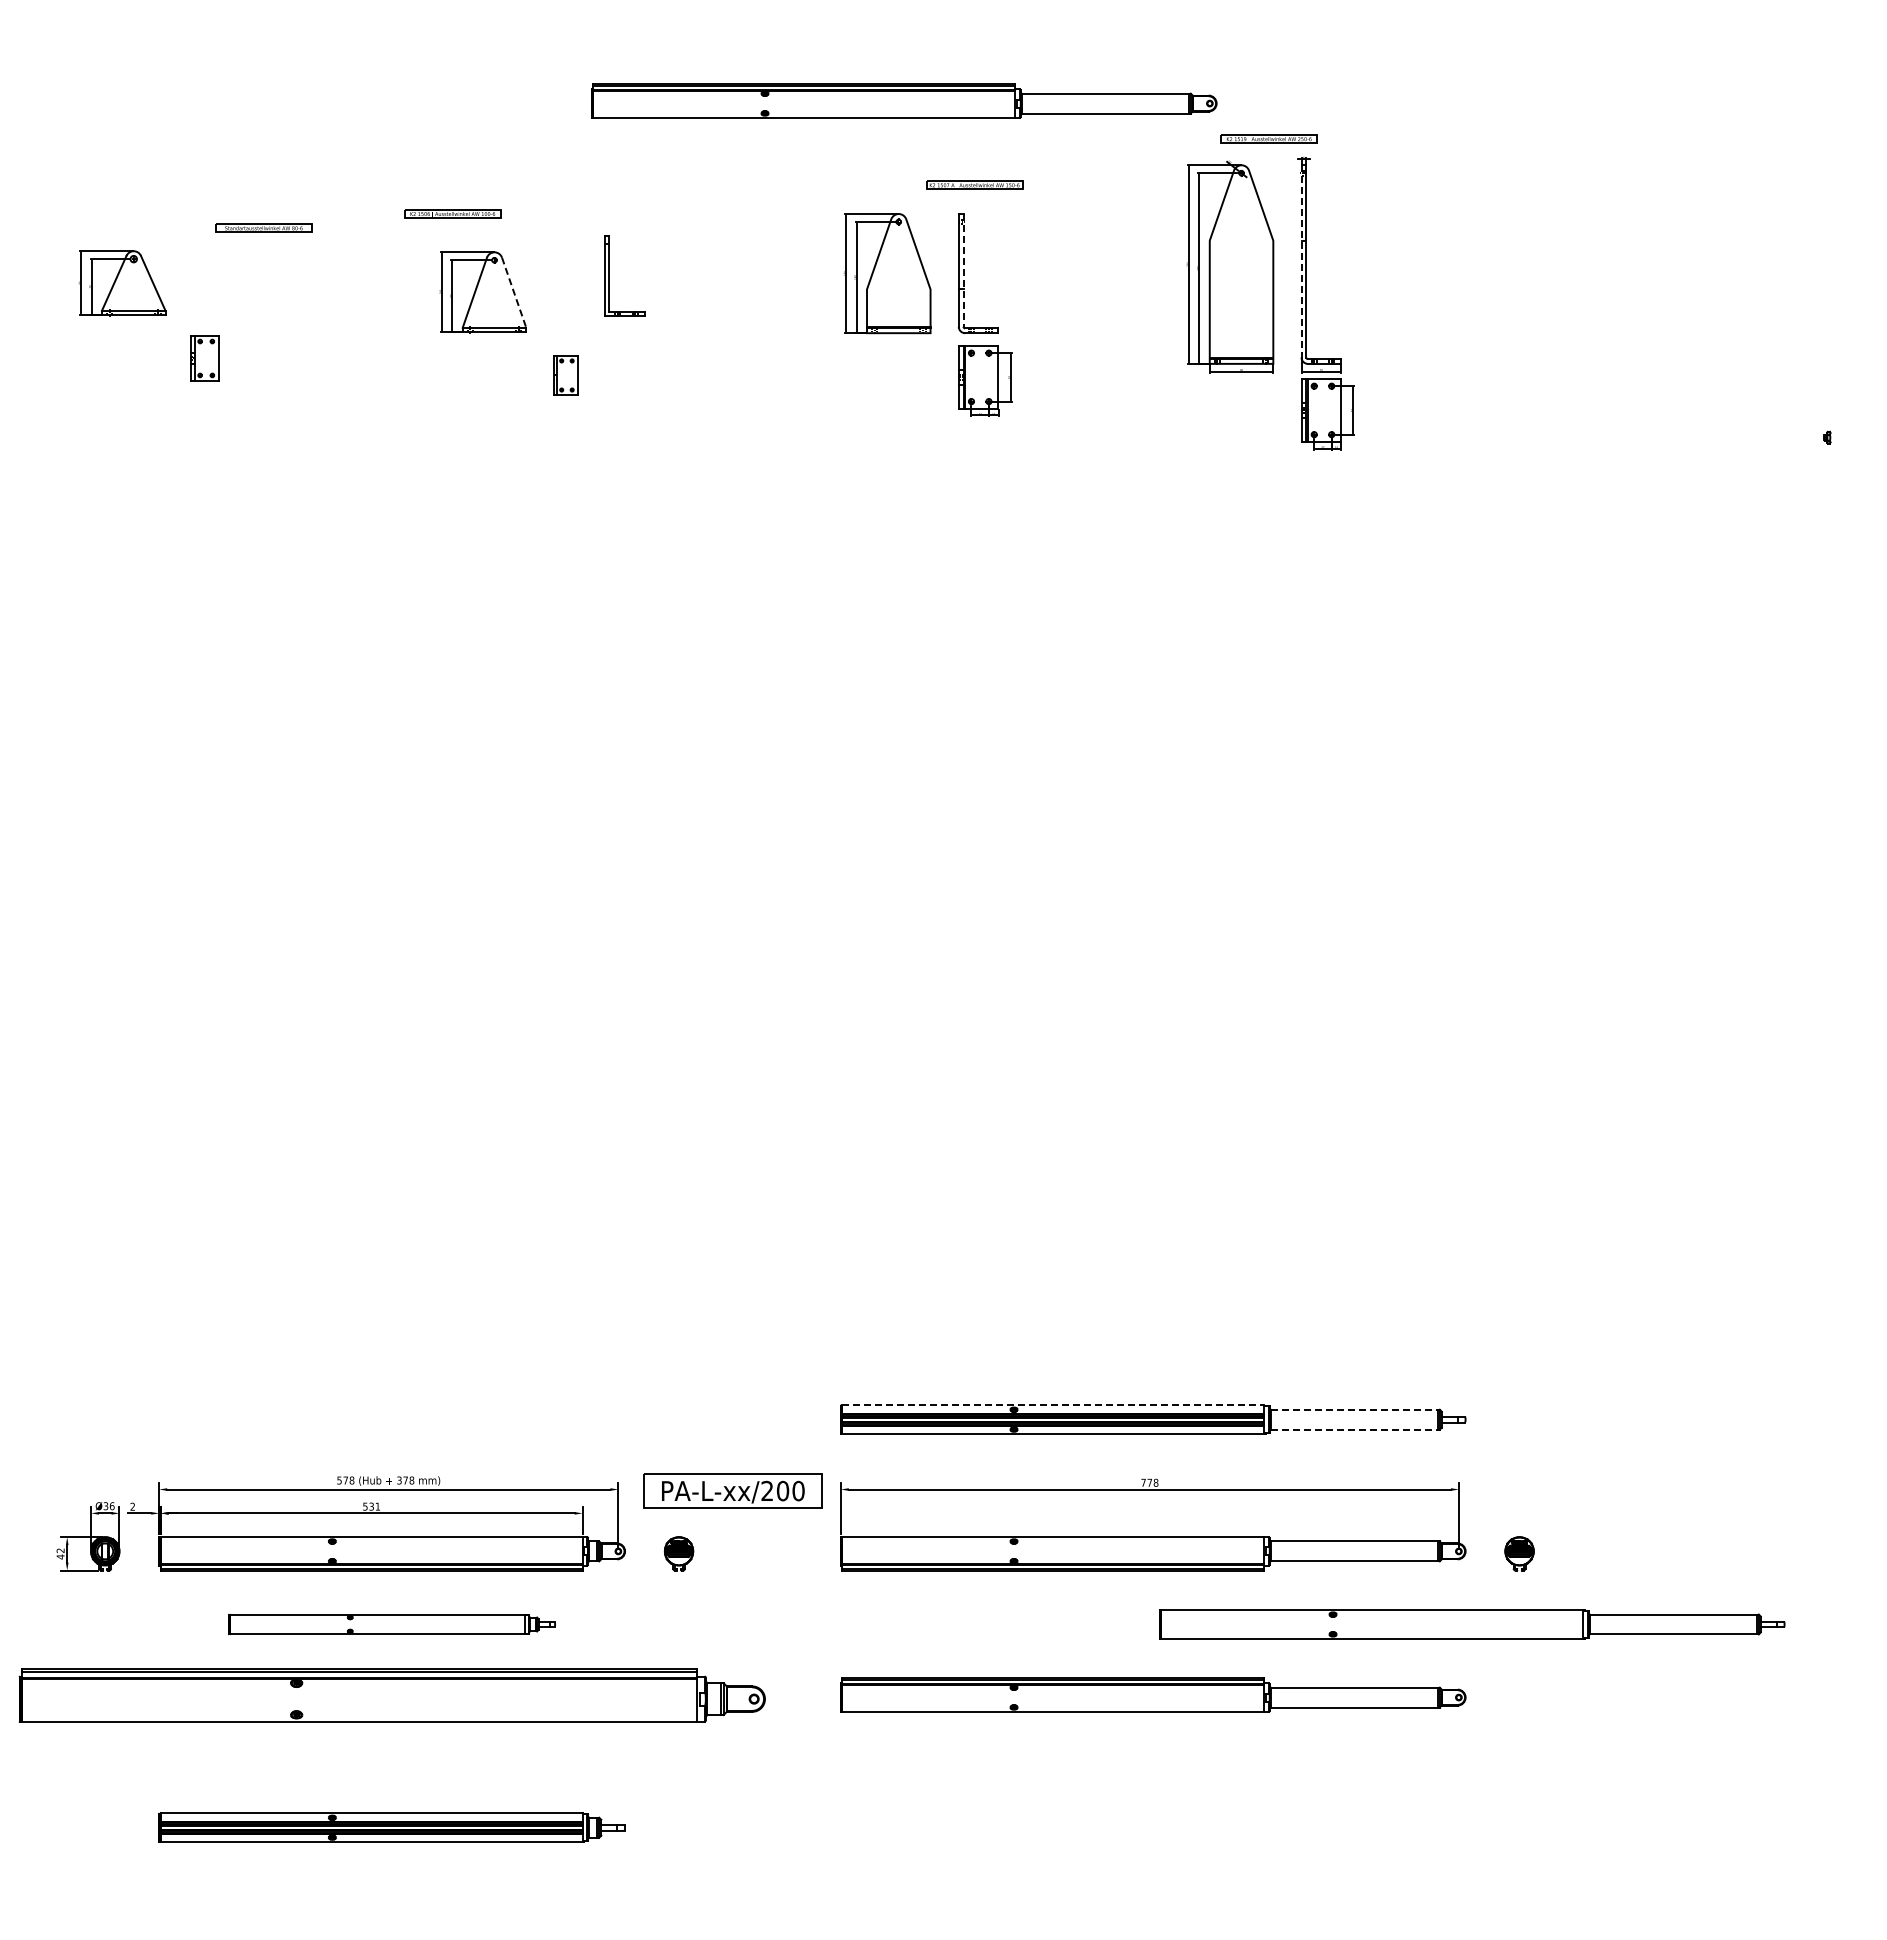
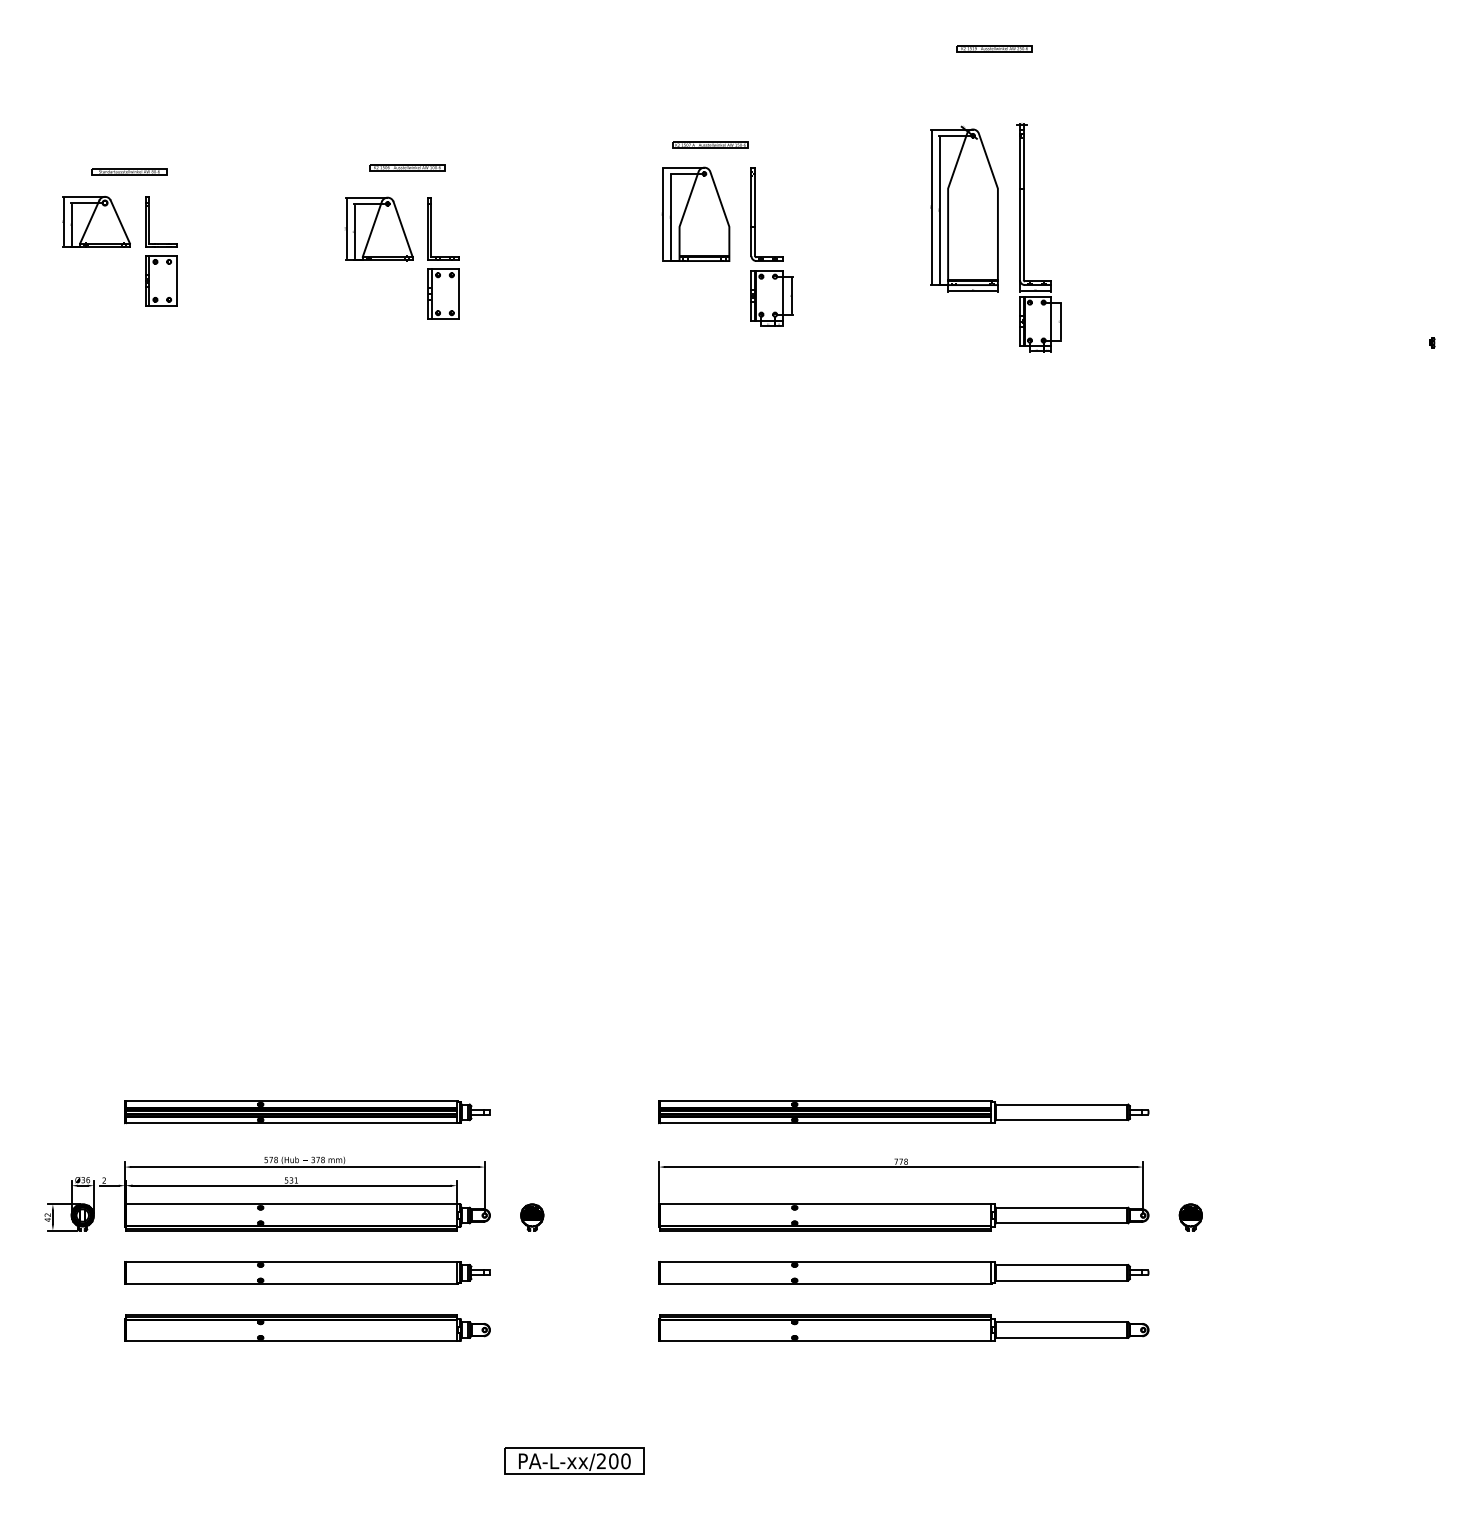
part: (904, 100) -> (708, 78), removed
part: (1268, 138) -> (994, 48), moved
part: (974, 184) -> (710, 144), moved
part: (452, 213) -> (407, 167), moved
part: (263, 227) -> (129, 171), moved
line: (1301, 261) -> (1019, 204), dashed -> solid
line: (963, 270) -> (755, 211), dashed -> solid
part: (609, 275) -> (431, 228), moved
part: (189, 282) -> (148, 221), added
line: (514, 293) -> (403, 229), dashed -> solid
part: (204, 358) -> (160, 280), size x1.43
part: (565, 375) -> (443, 294), size x1.67
line: (1053, 1405) -> (825, 1101), dashed -> solid
line: (1354, 1409) -> (1061, 1104), dashed -> solid
line: (1354, 1429) -> (1061, 1120), dashed -> solid
part: (732, 1490) -> (574, 1460), moved
part: (391, 1624) -> (307, 1272), size x1.43
part: (1472, 1624) -> (904, 1272), moved
part: (391, 1694) -> (307, 1327), size x0.62
part: (391, 1827) -> (307, 1112), moved

